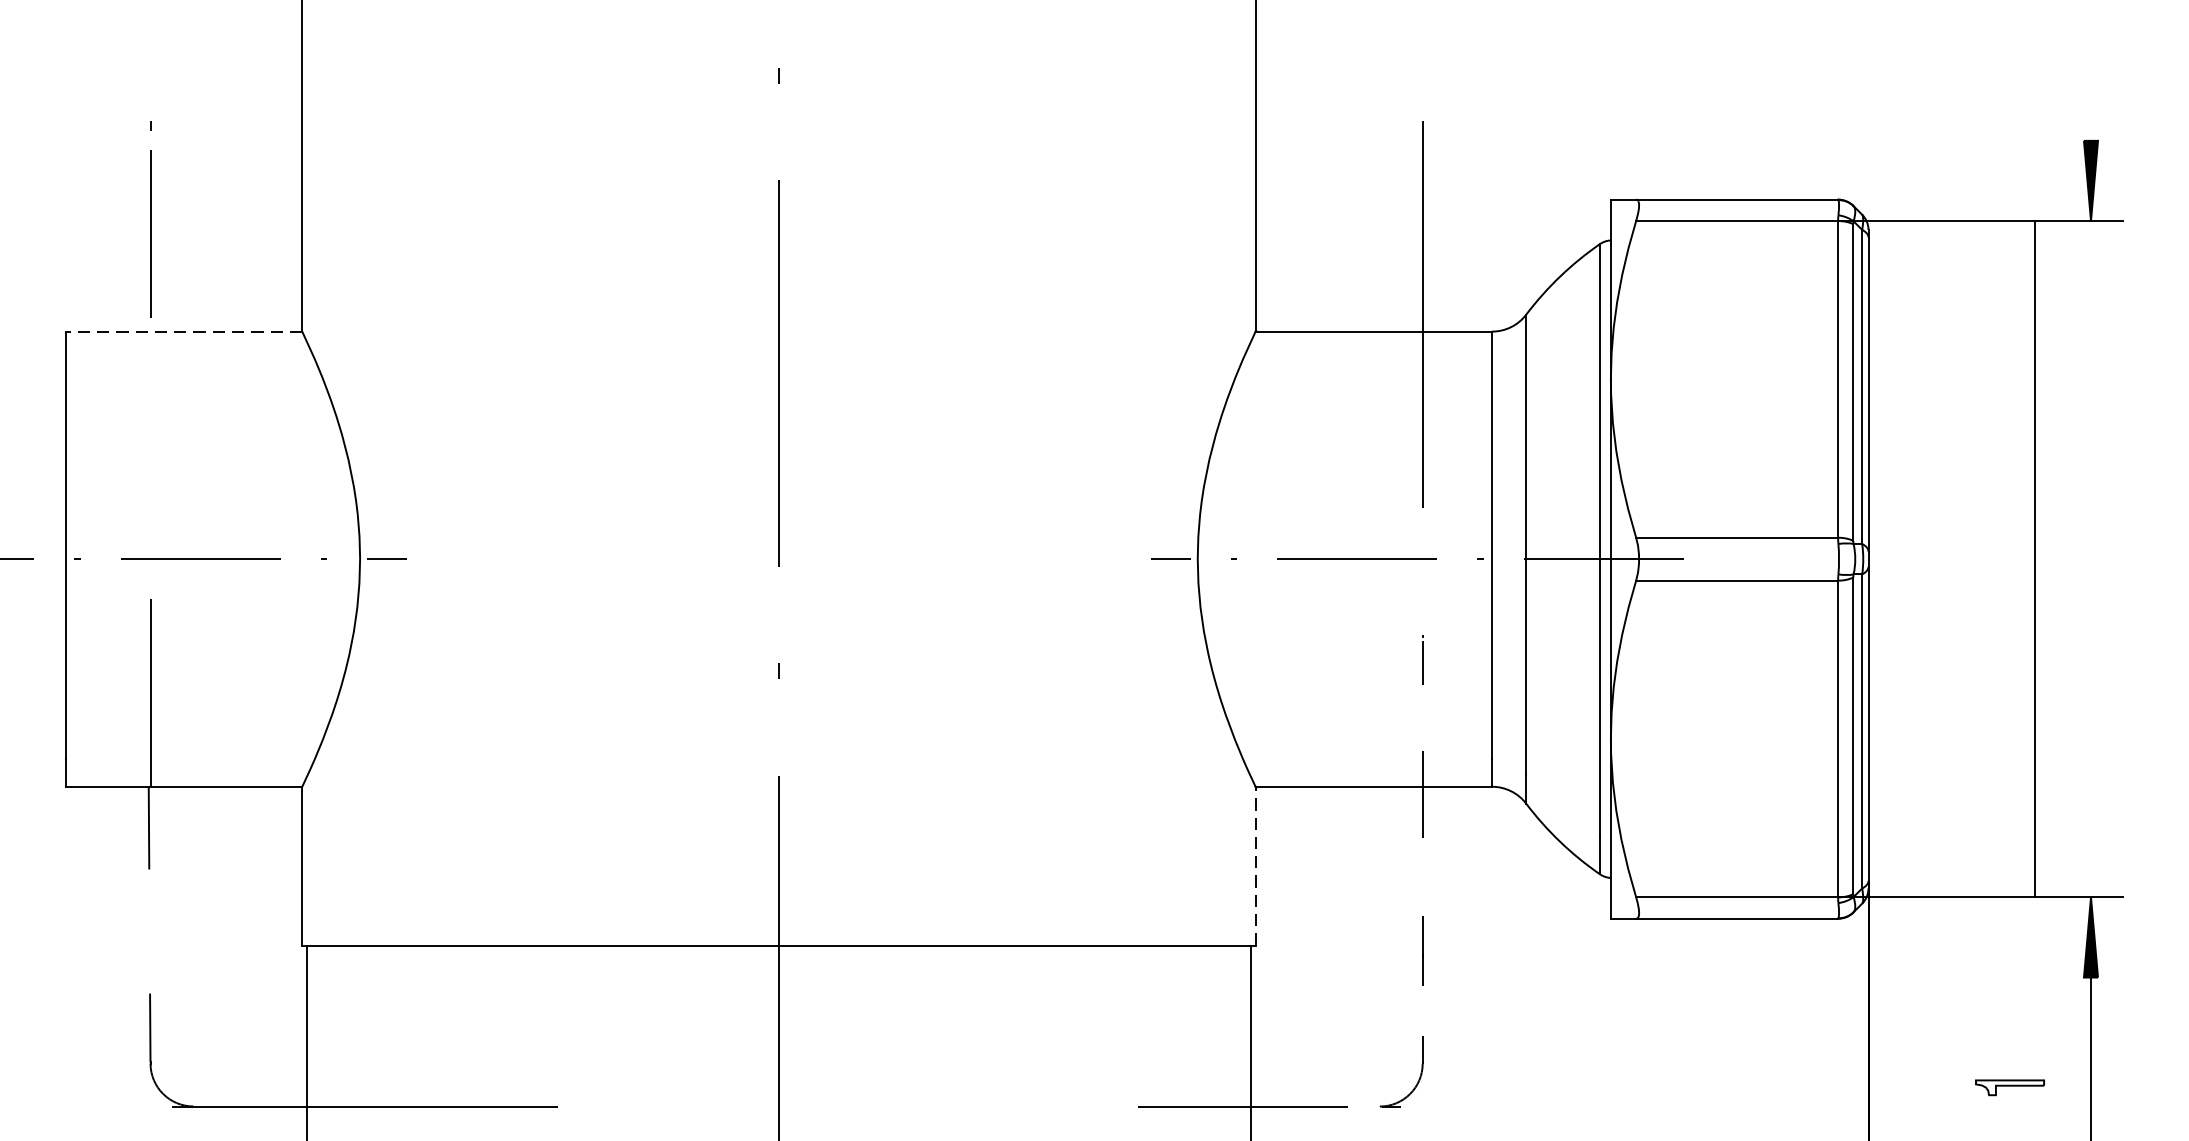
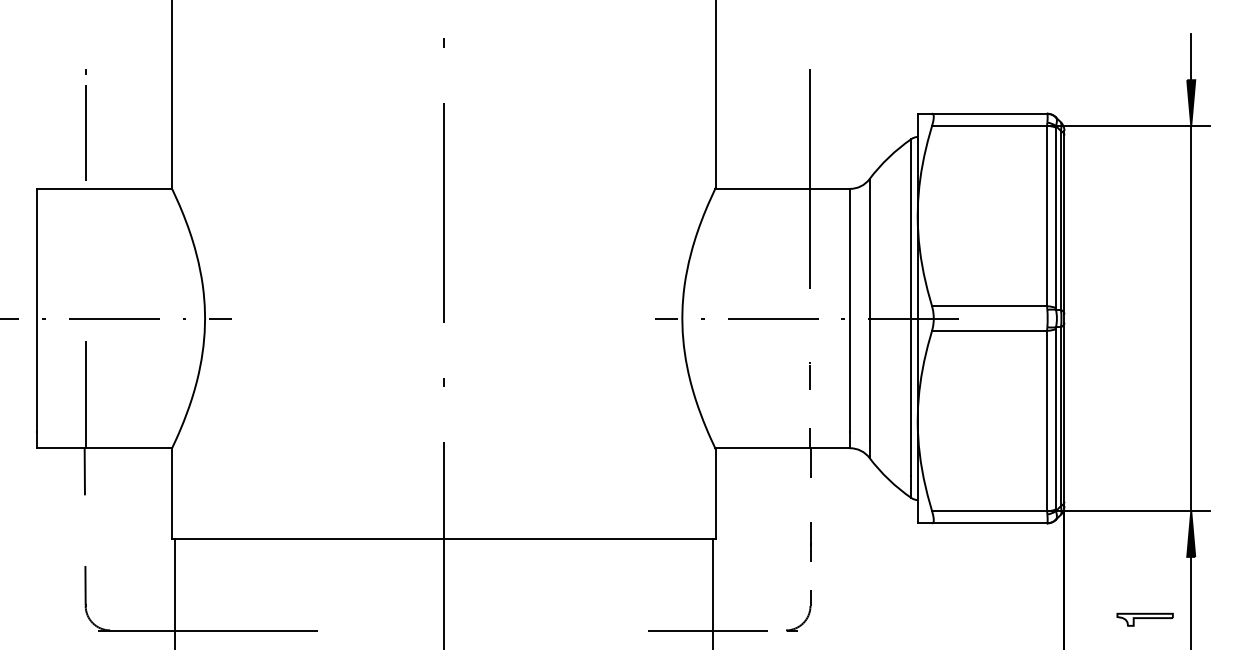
line: (2091, 100) -> (1191, 57), added
line: (183, 330) -> (104, 188), dashed -> solid
line: (2035, 559) -> (1191, 318), moved
line: (1255, 866) -> (715, 493), dashed -> solid
part: (2008, 1087) -> (1144, 619), size x1.43

